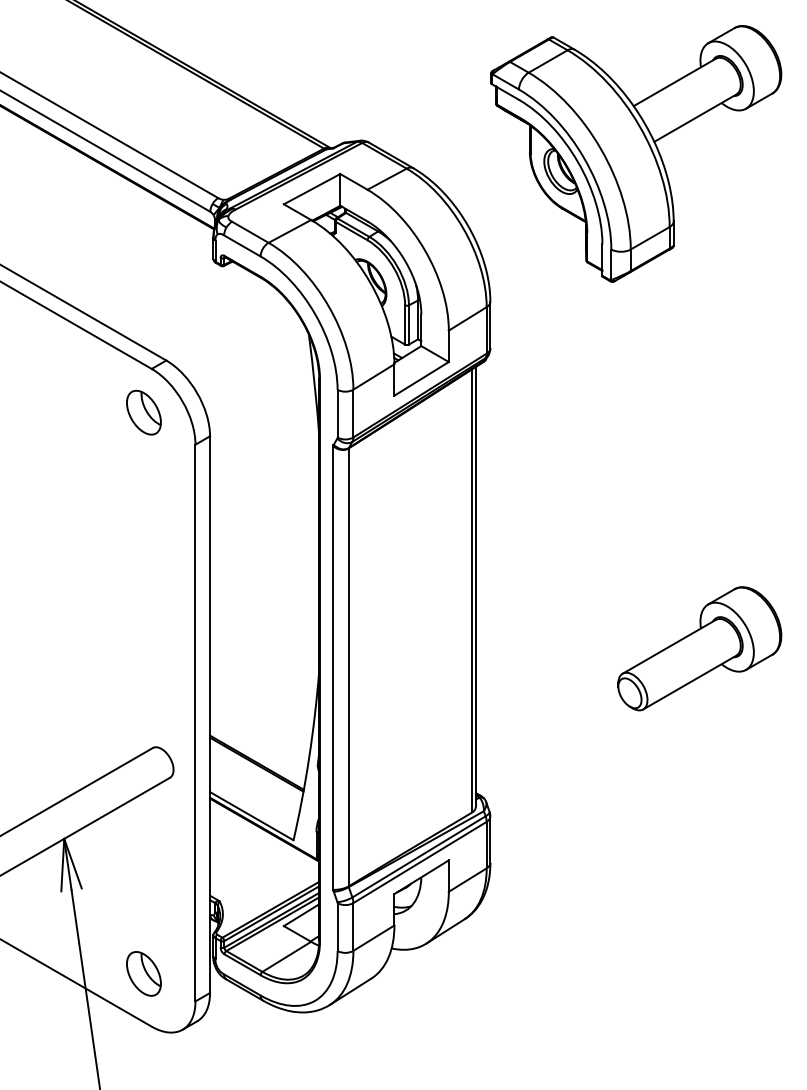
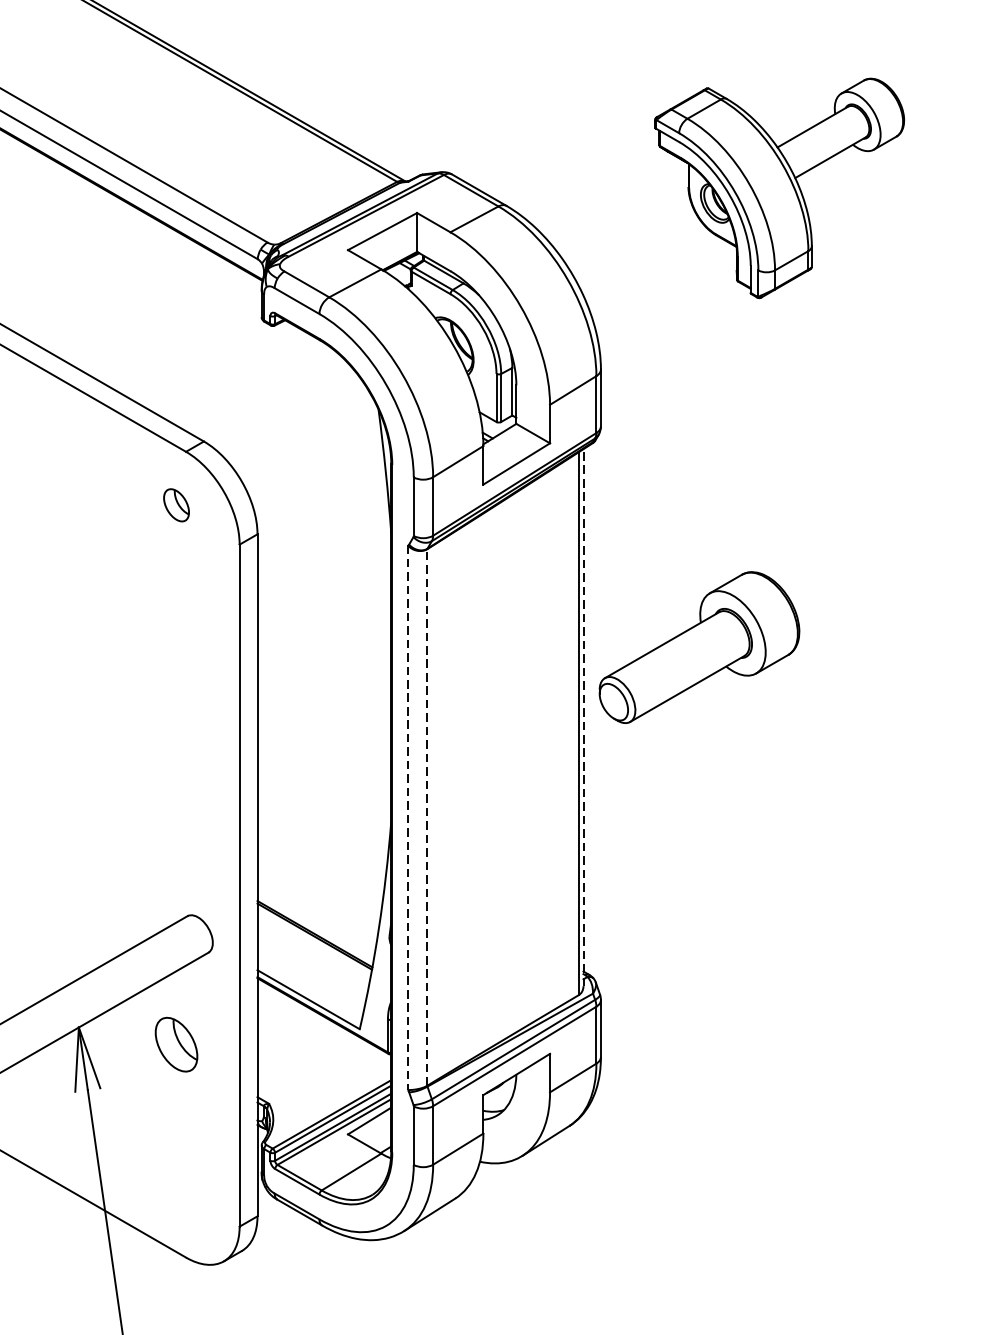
part: (636, 153) -> (779, 187), size x0.7
part: (143, 412) -> (175, 505), size x0.6
line: (476, 585) -> (583, 717), solid -> dashed
part: (699, 648) -> (699, 647), moved
line: (348, 667) -> (427, 817), solid -> dashed
line: (332, 668) -> (407, 818), solid -> dashed
part: (143, 973) -> (175, 1044), moved

